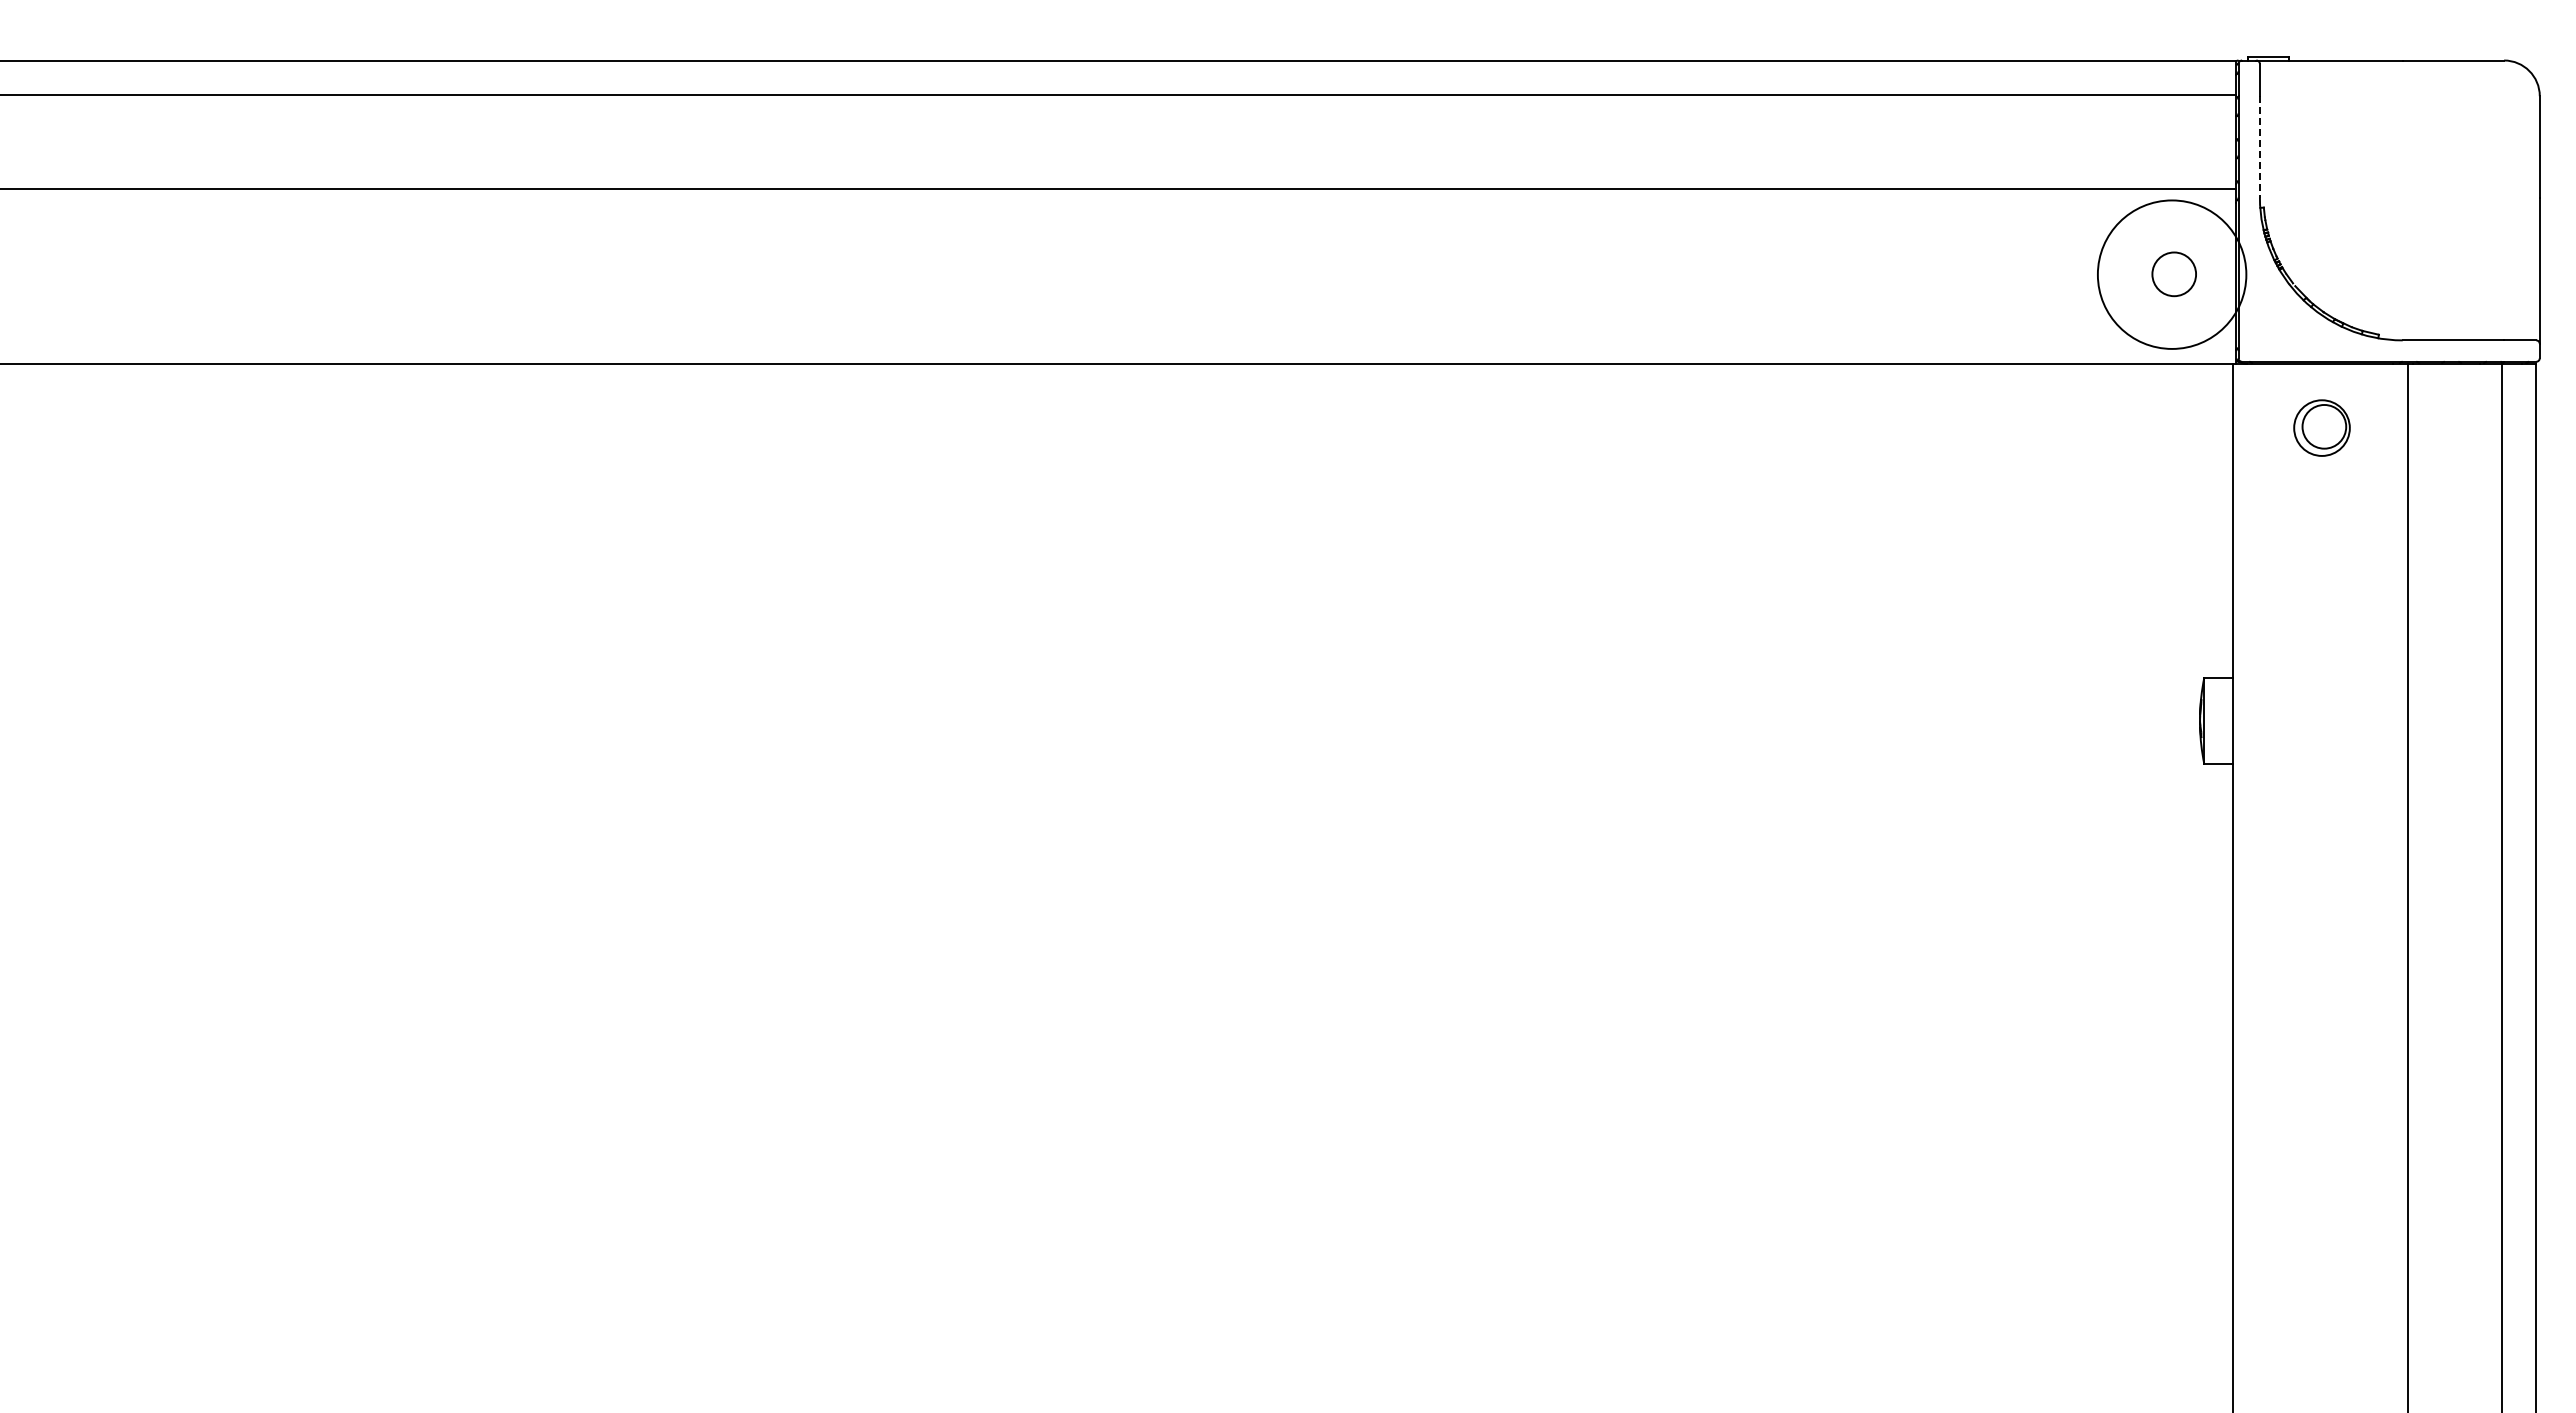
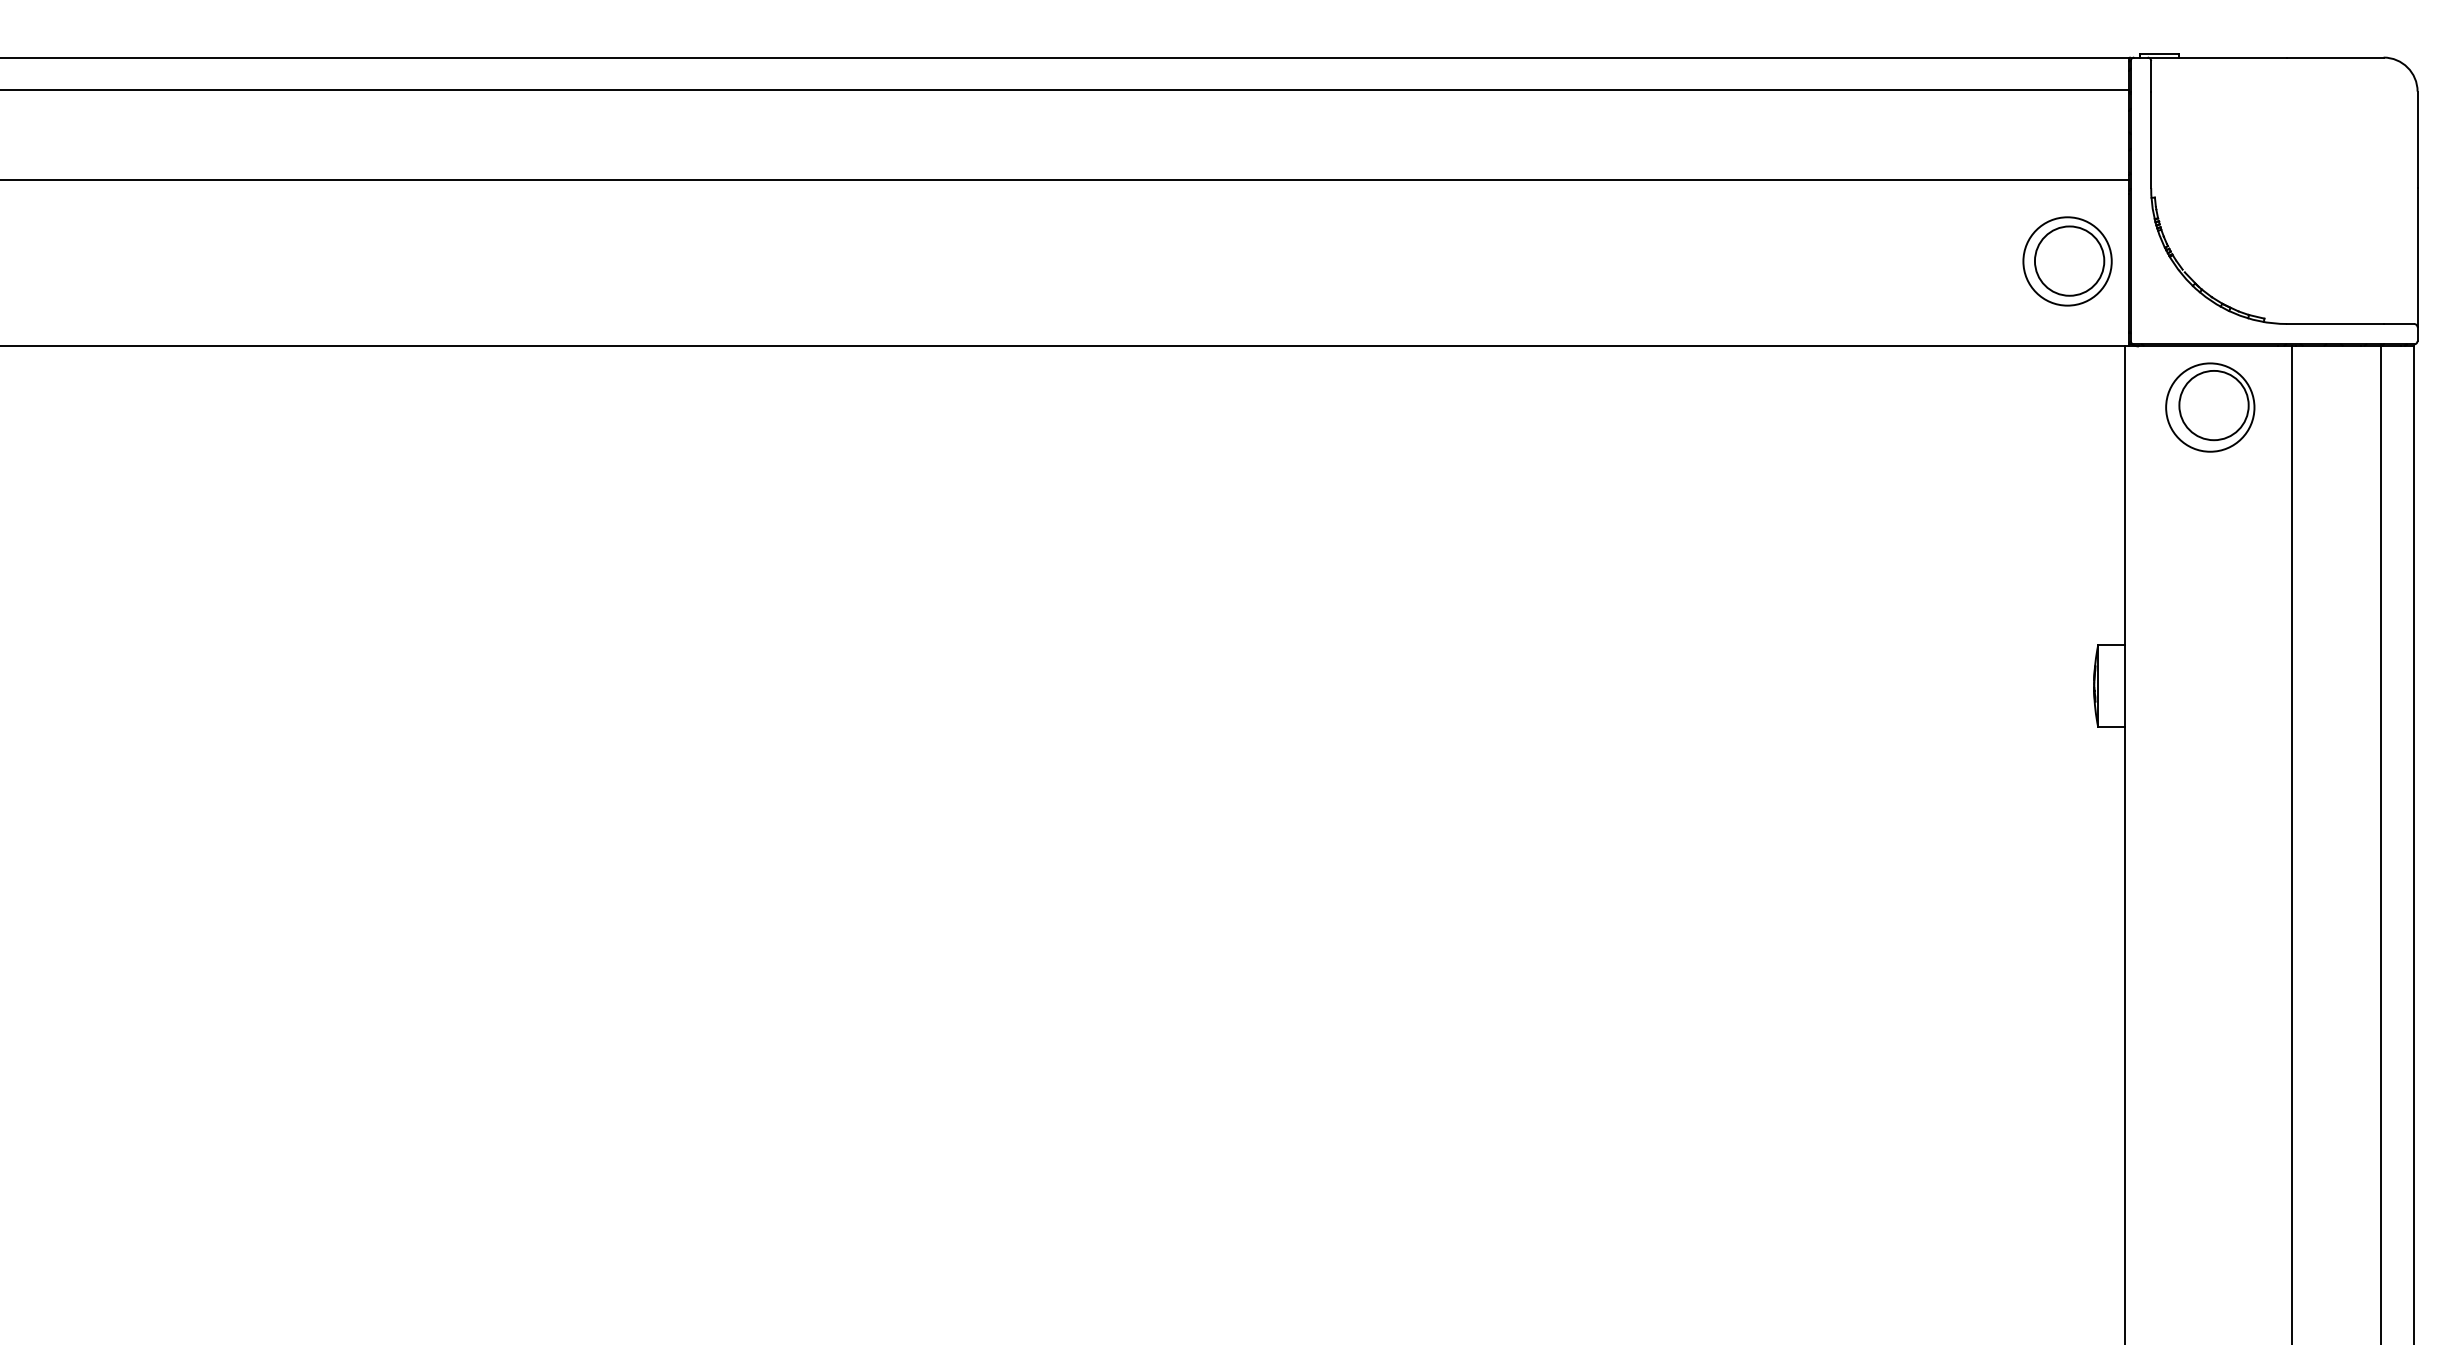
line: (2259, 146) -> (2150, 139), dashed -> solid
circle: (2173, 273) -> (2068, 260), size x1.67
circle: (2171, 274) -> (2067, 261), size x0.62
part: (2321, 427) -> (2209, 406), size x1.67

